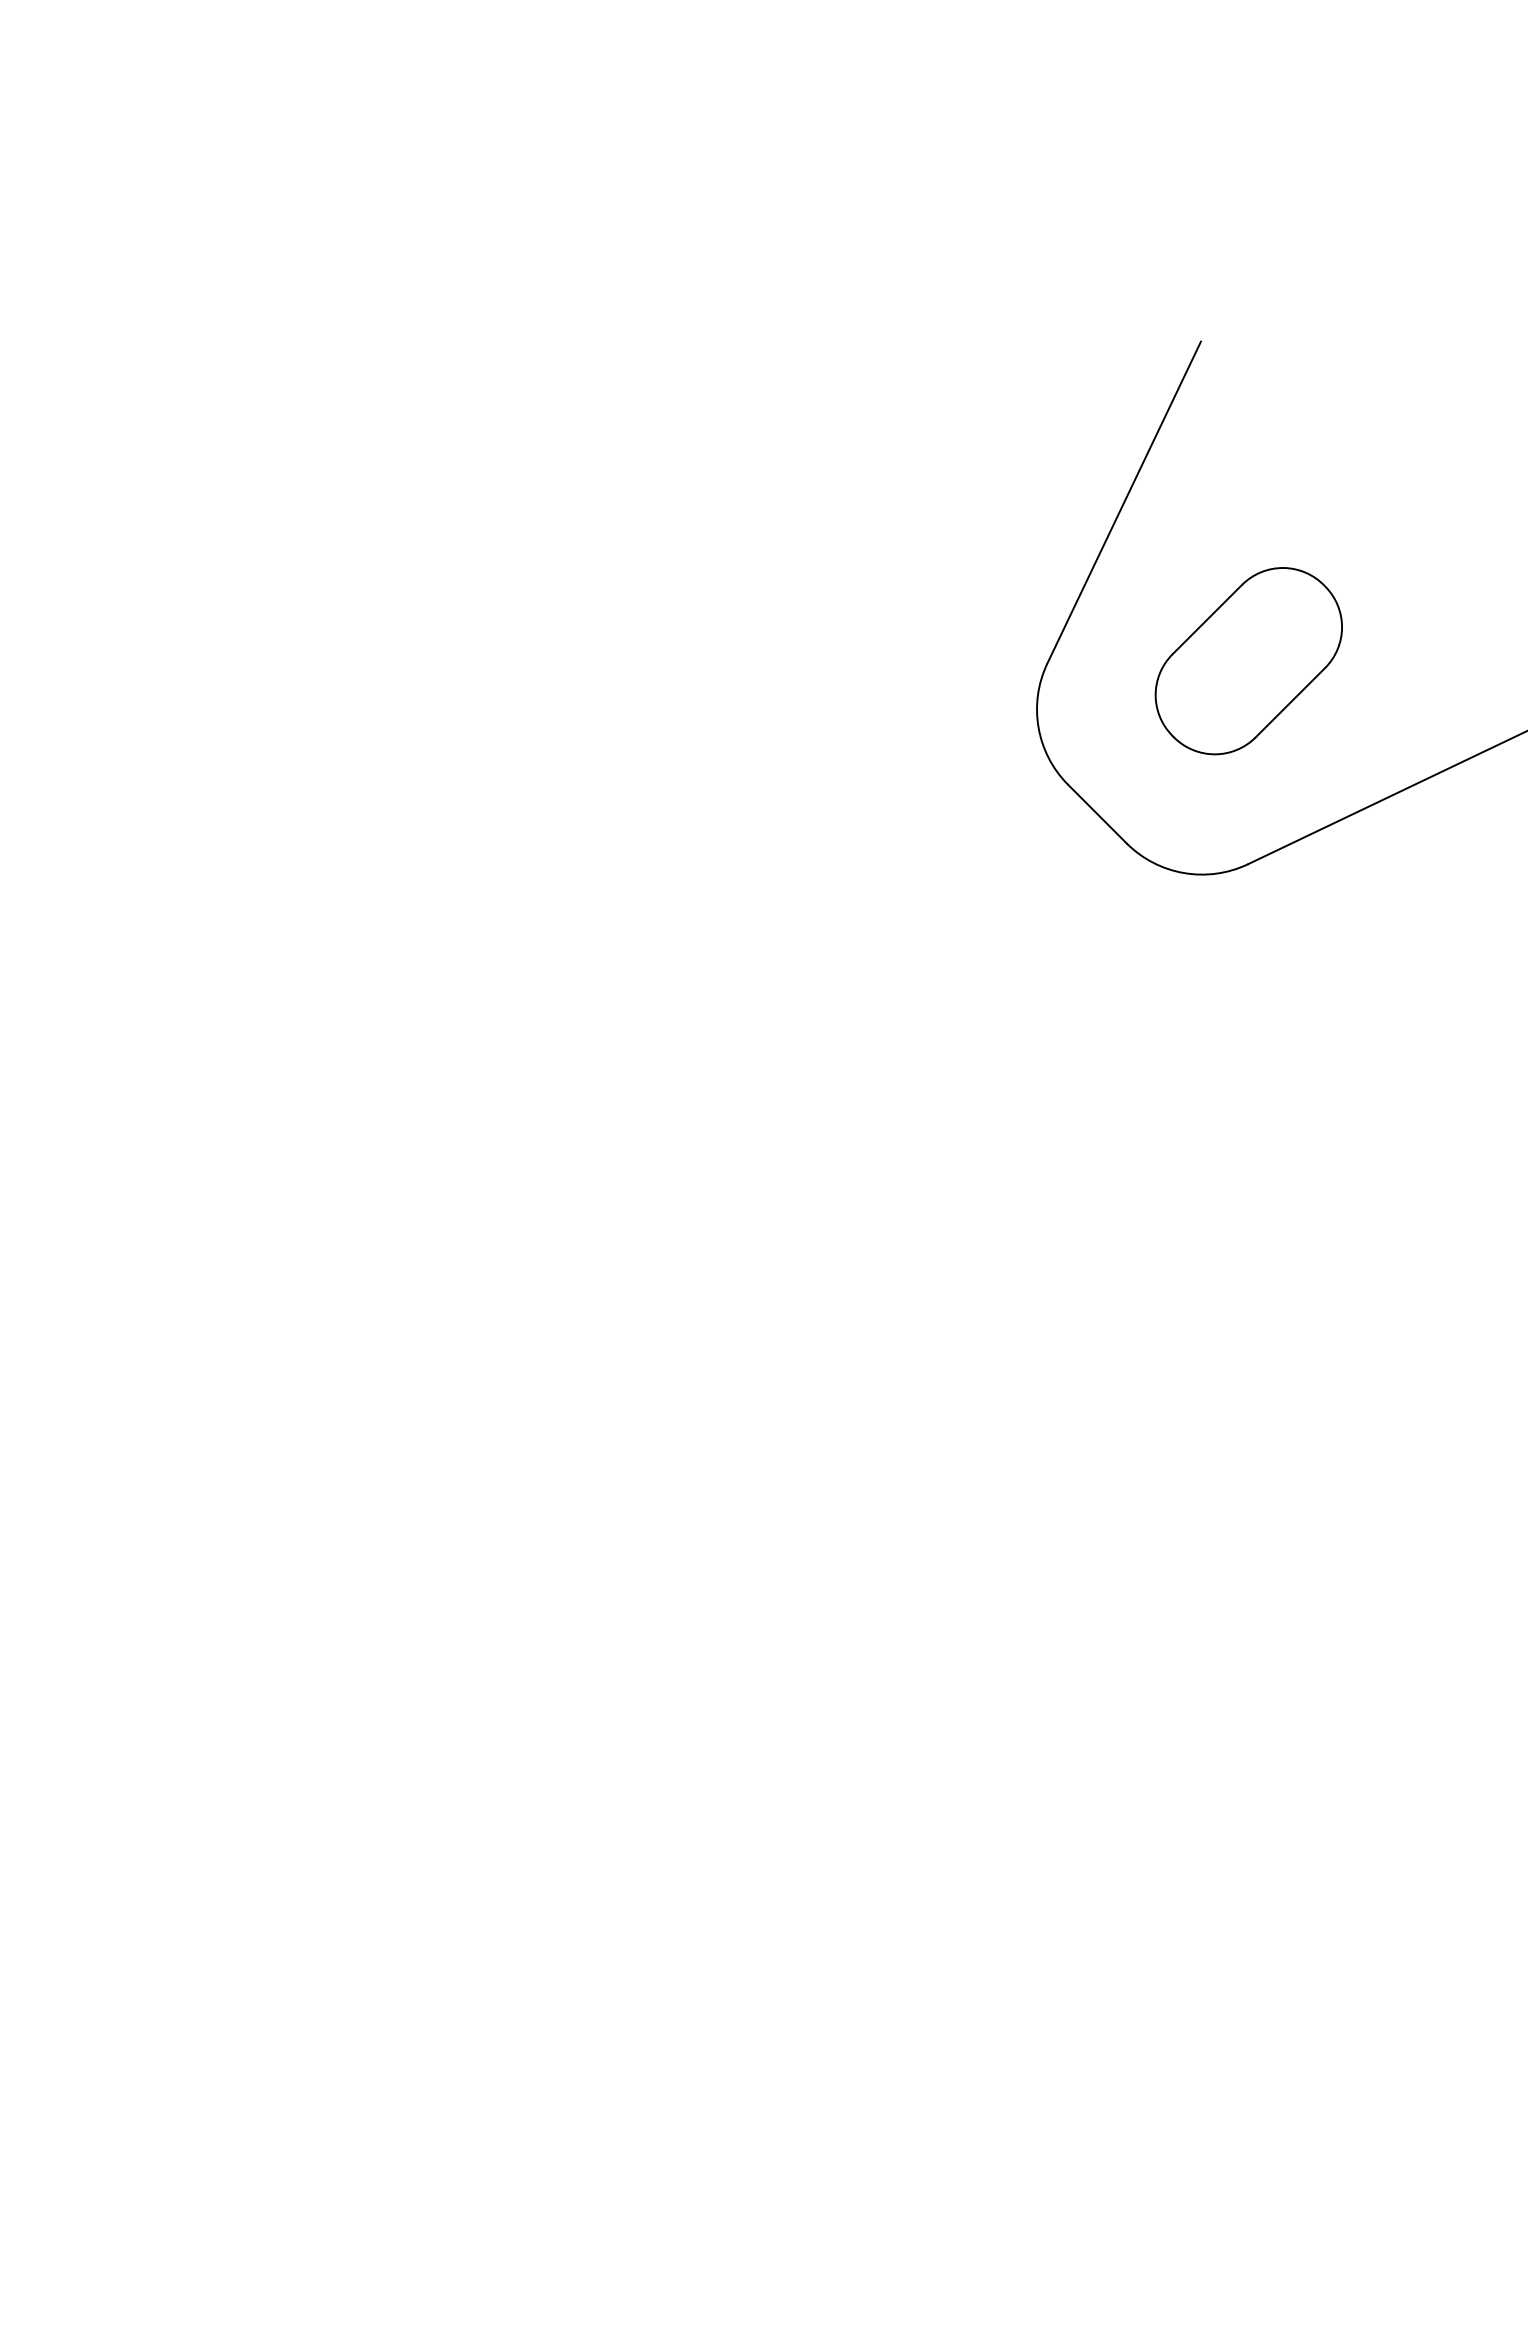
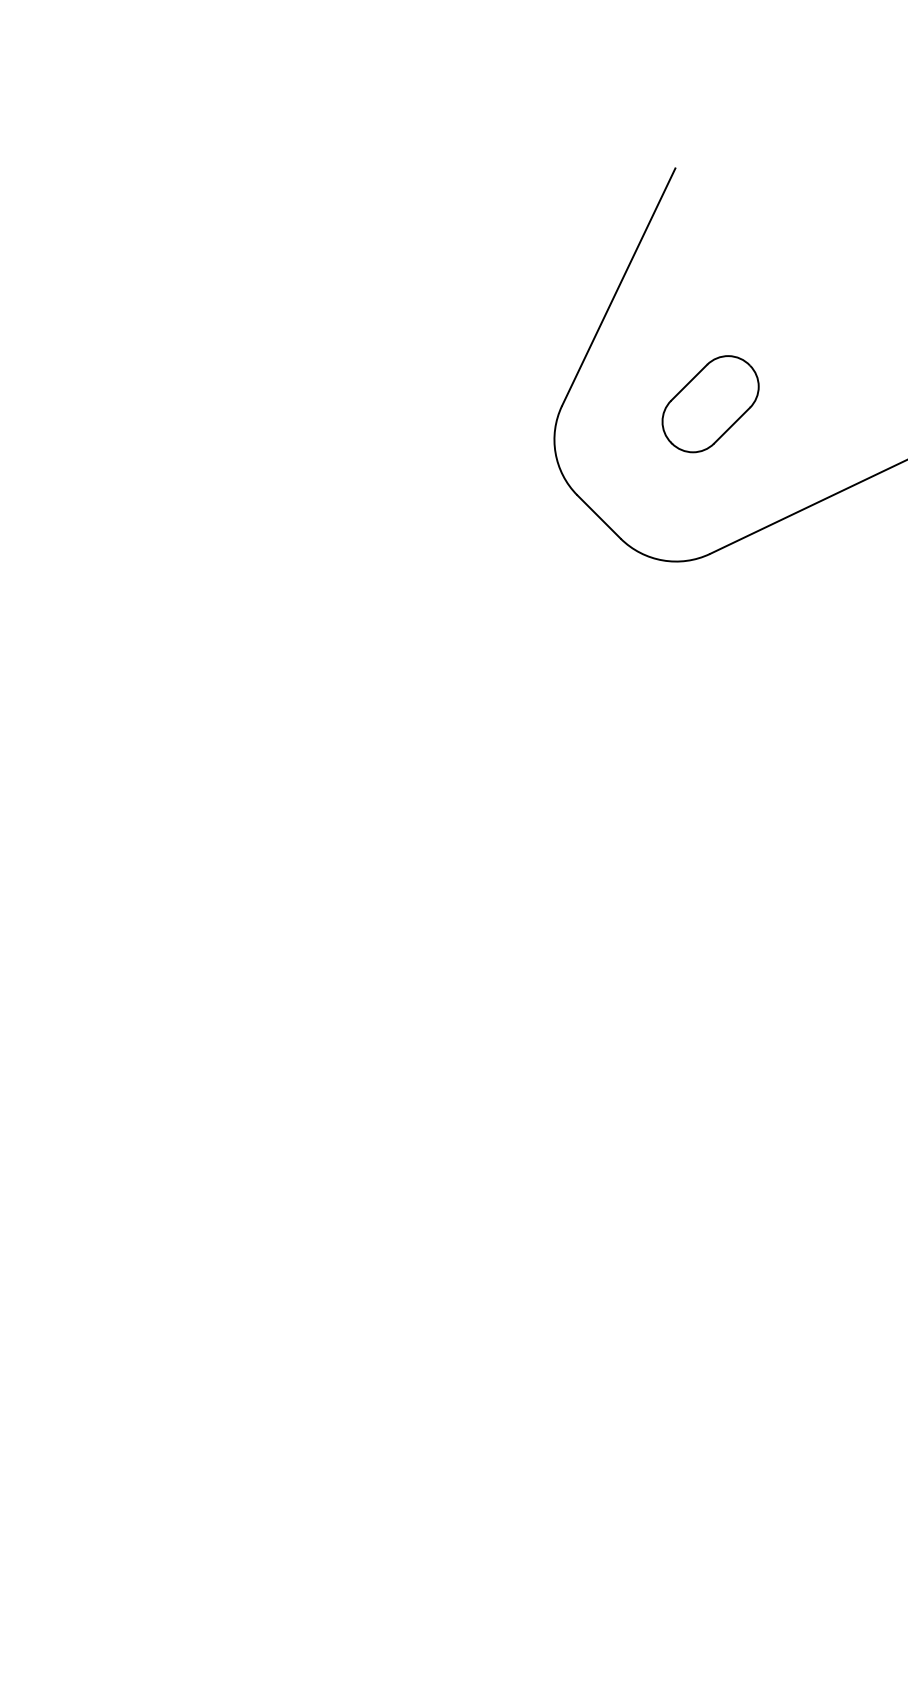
part: (1248, 661) -> (710, 404), size x0.7

